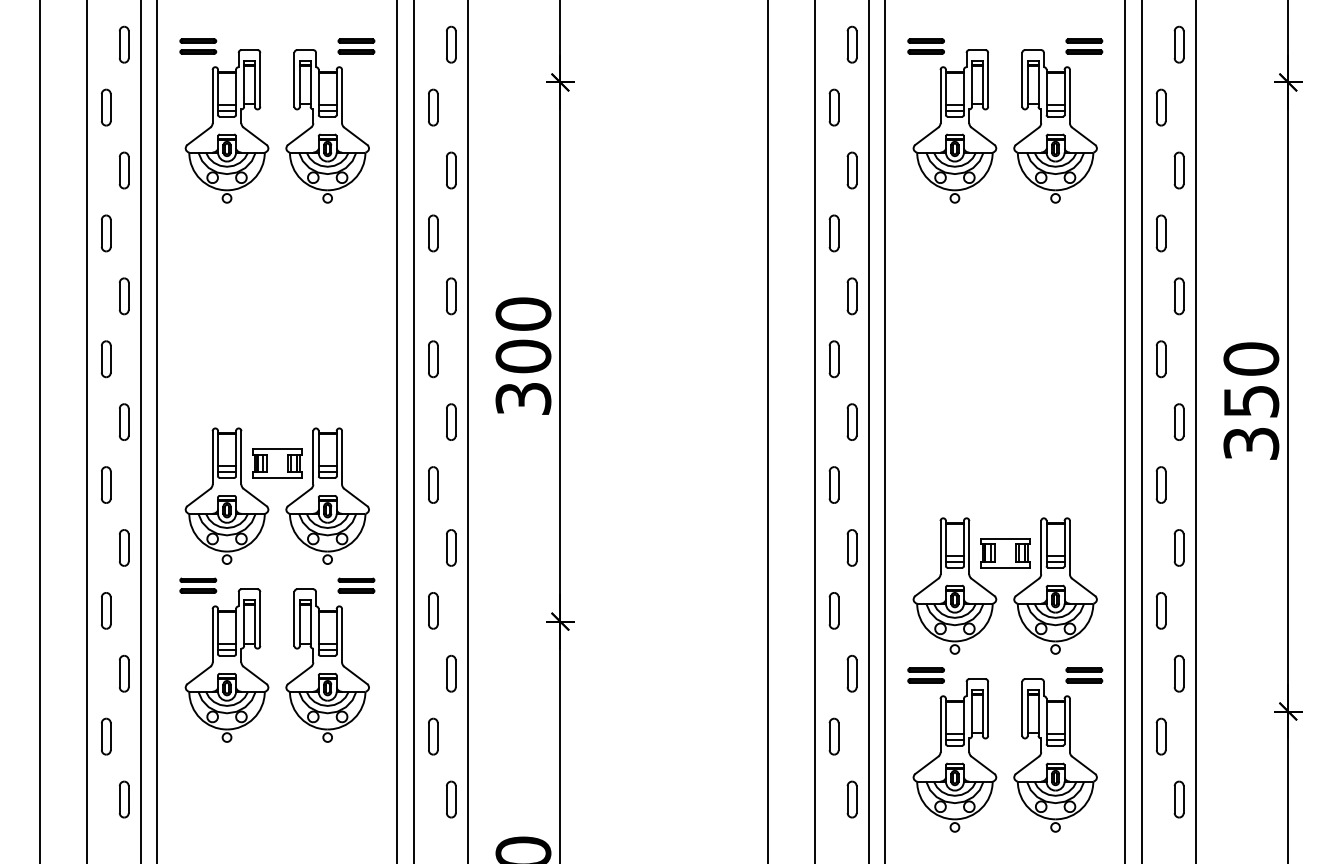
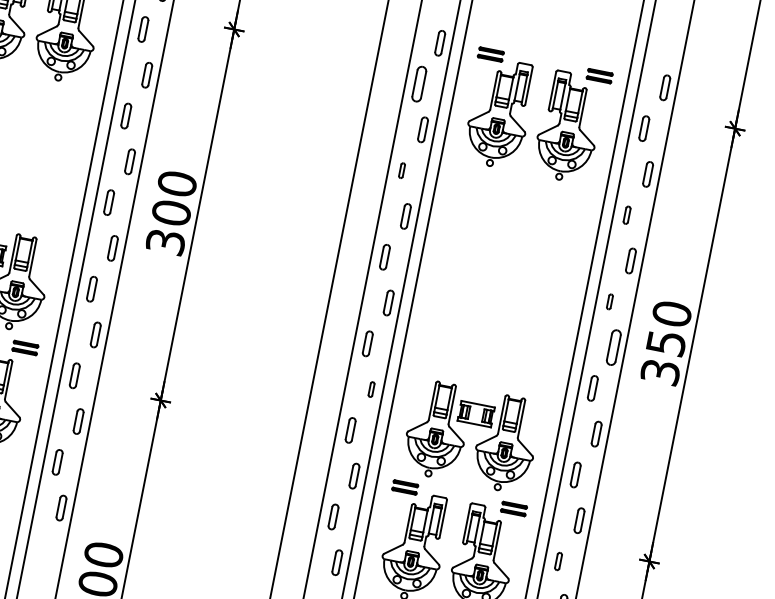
part: (833, 107) -> (418, 83), size x1.4
part: (833, 233) -> (401, 170), size x0.6
part: (1160, 233) -> (626, 215), size x0.7
part: (1160, 359) -> (609, 301), size x0.6
part: (1178, 421) -> (613, 347), size x1.4
part: (851, 547) -> (371, 389), size x0.6
part: (1160, 736) -> (558, 561), size x0.7

